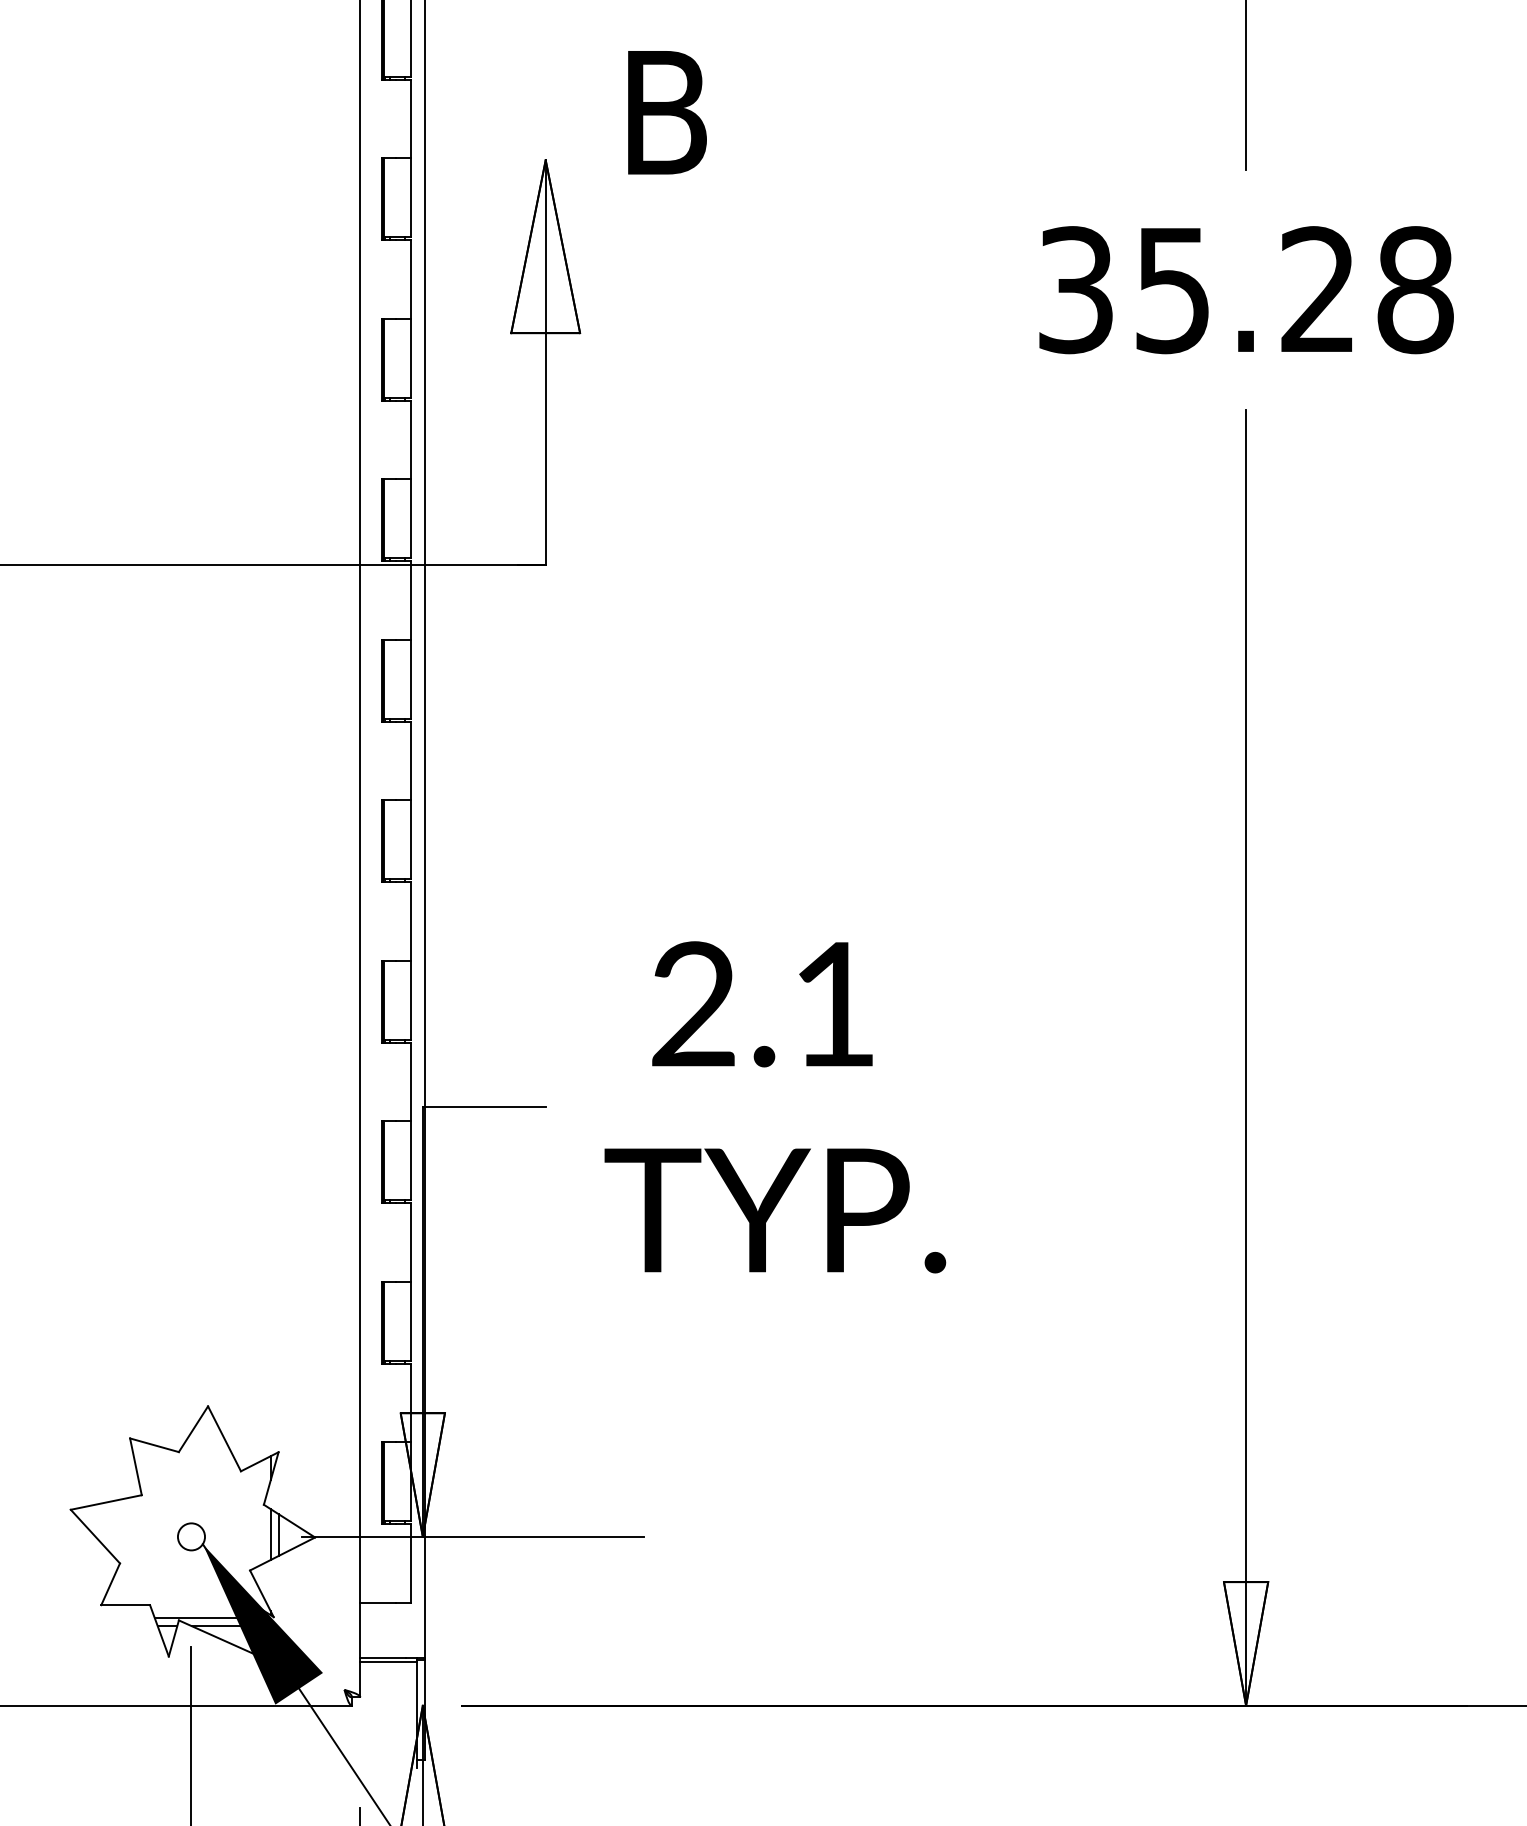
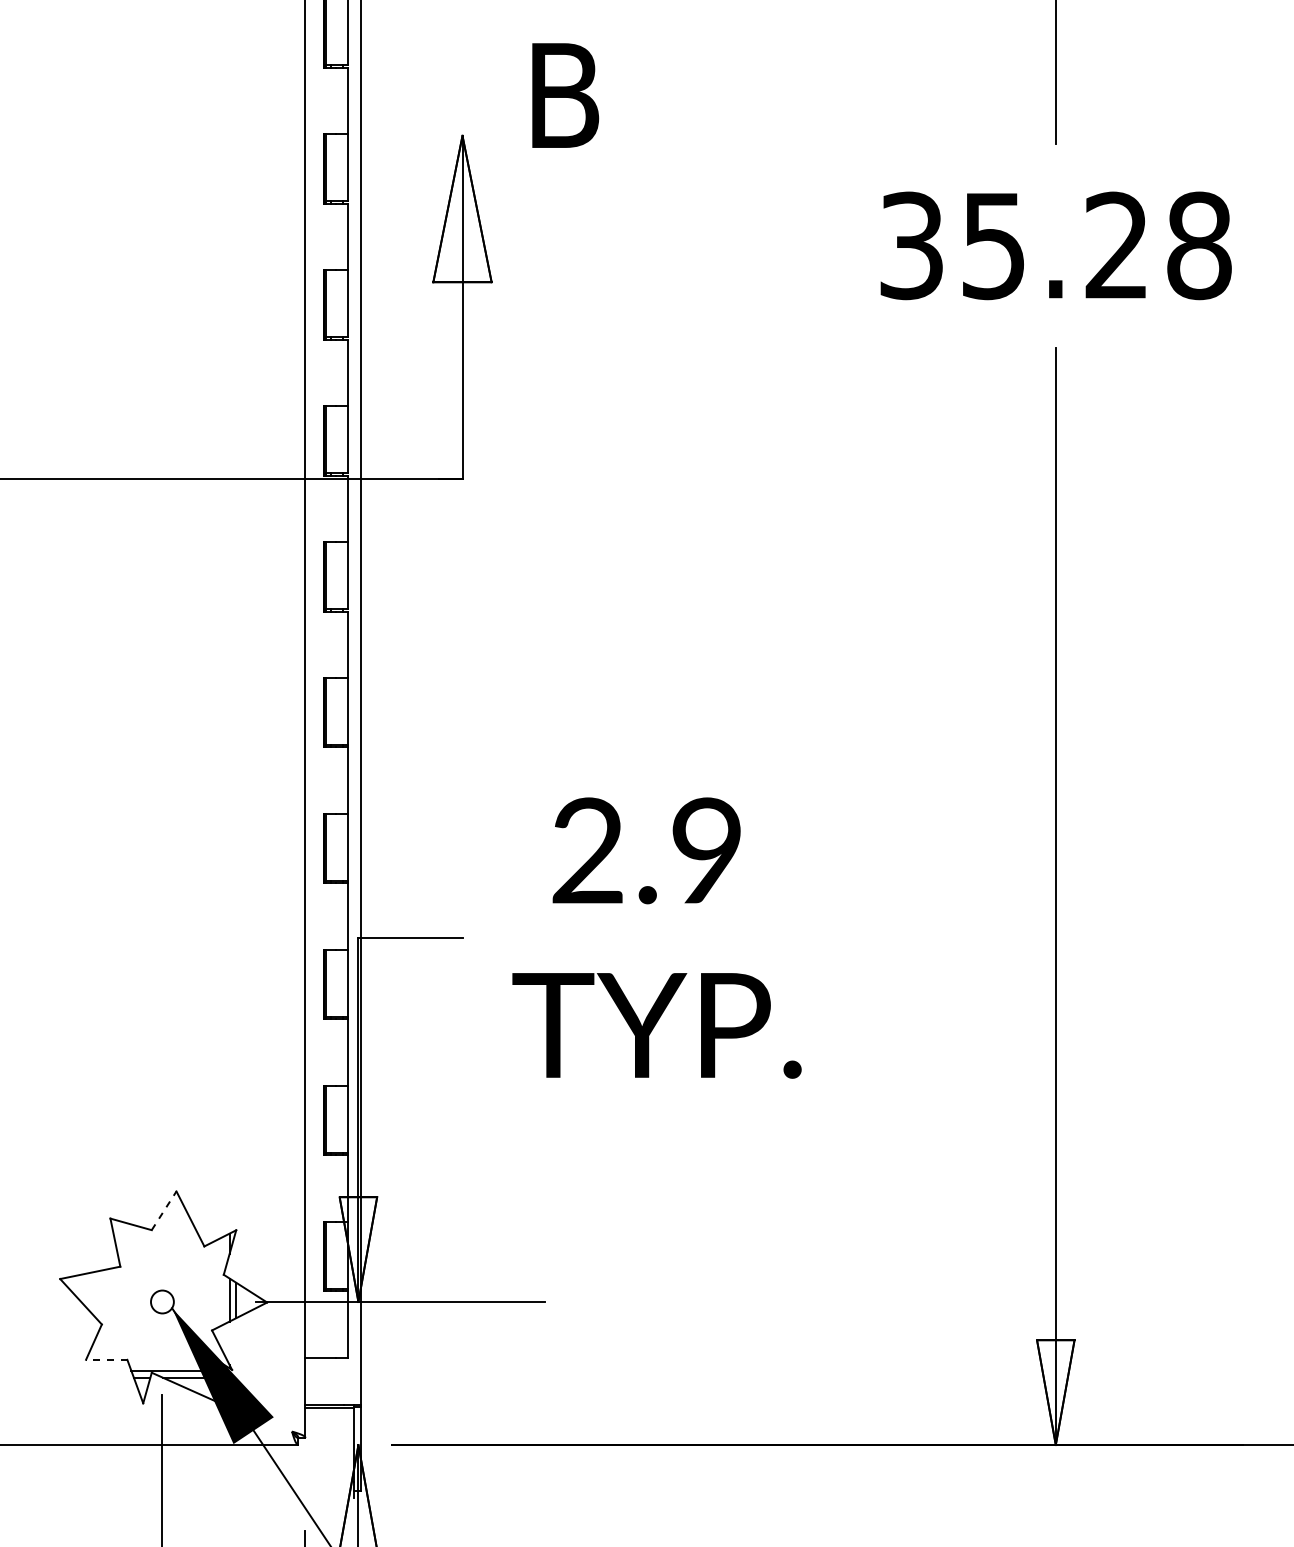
text: (834, 1003) -> (707, 850), 2.1 -> 2.9
line: (193, 1428) -> (164, 1210), solid -> dashed
line: (125, 1605) -> (106, 1360), solid -> dashed

